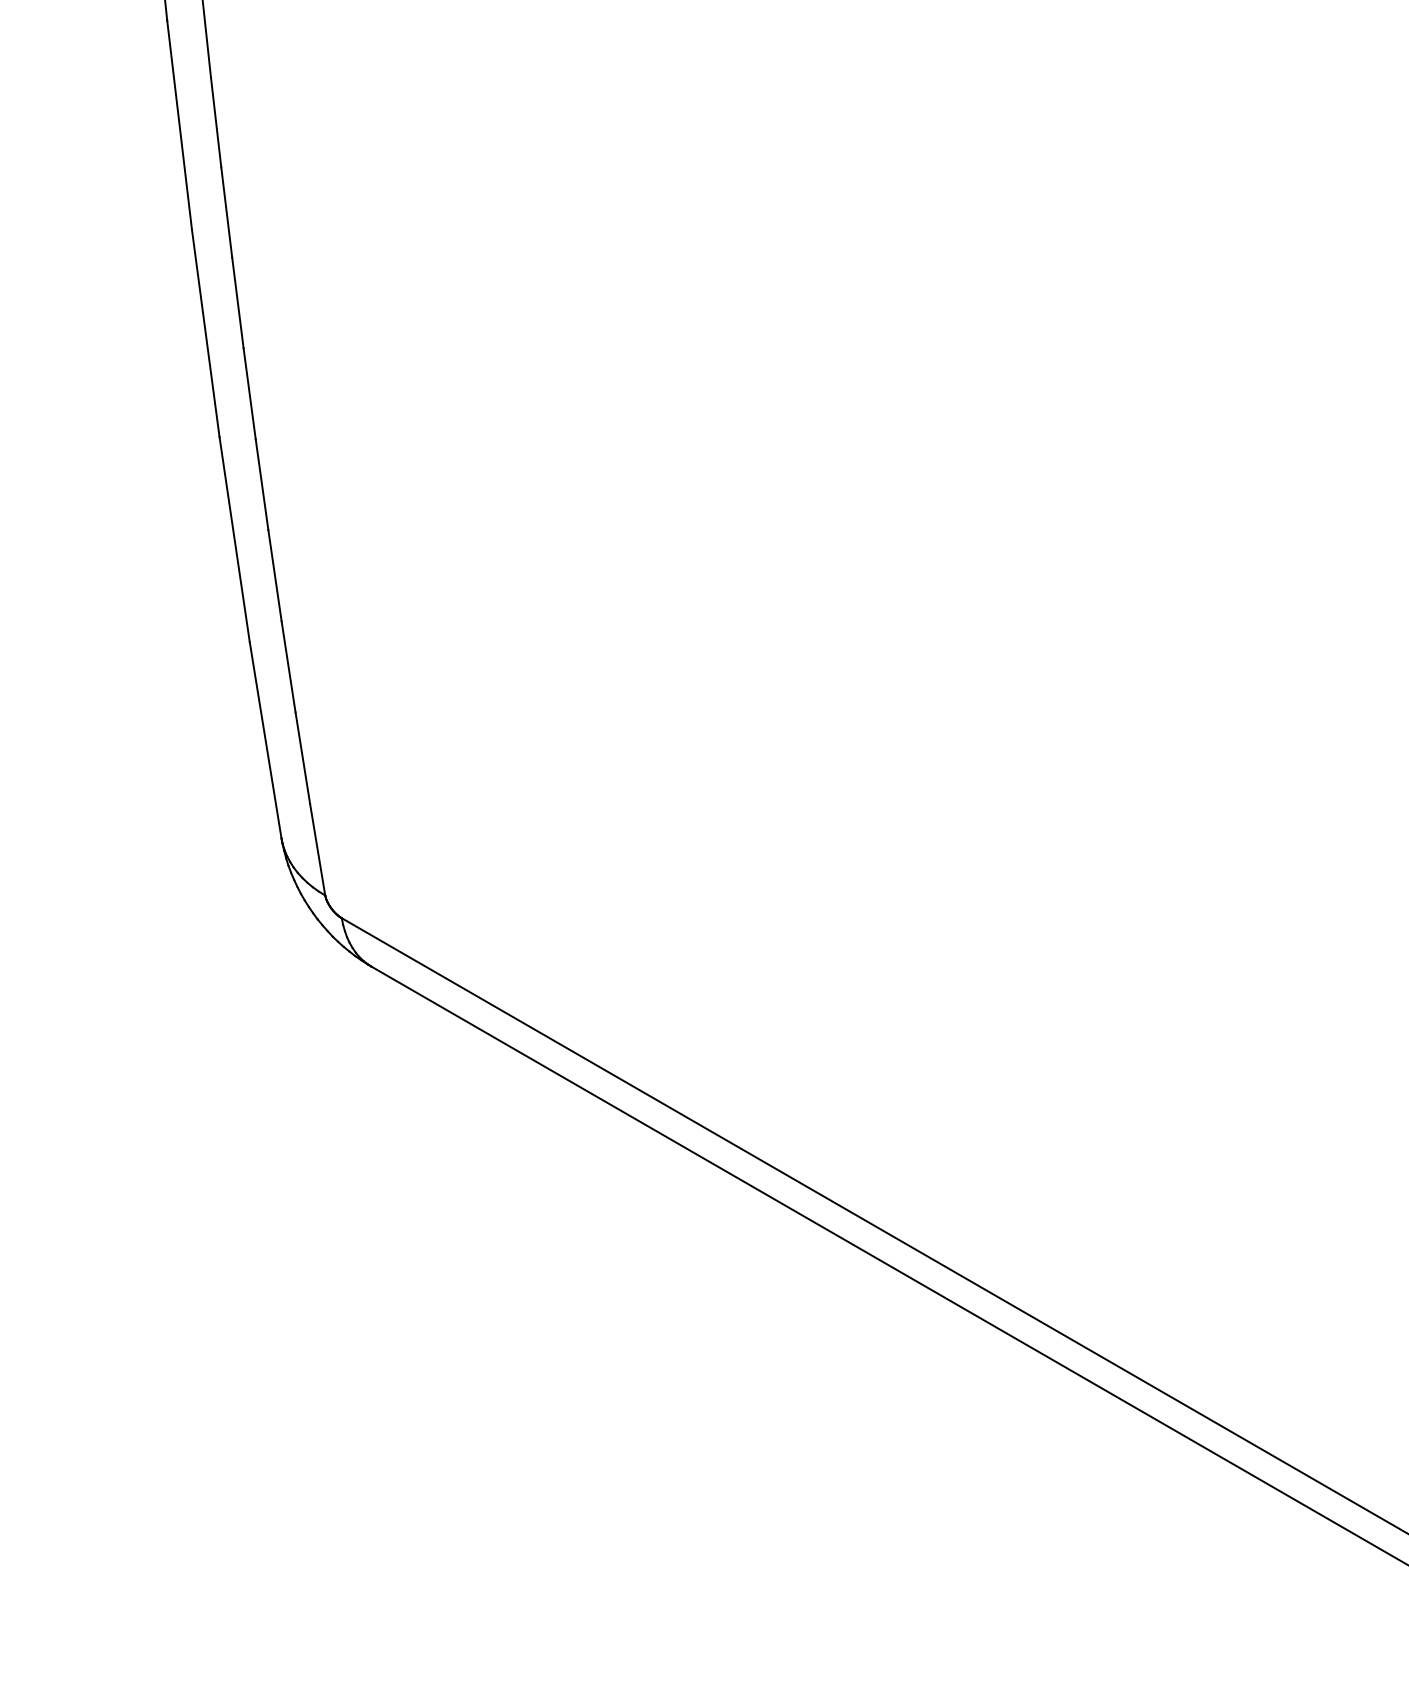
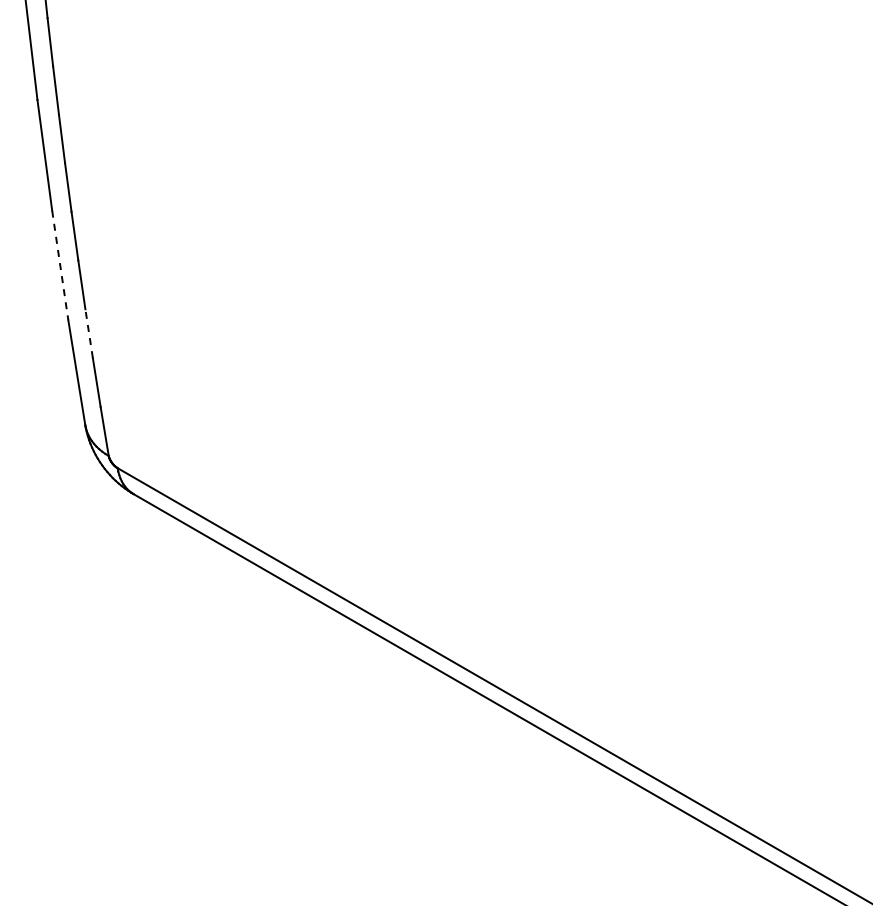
line: (235, 541) -> (60, 266), solid -> dashed
line: (289, 666) -> (89, 333), solid -> dashed

